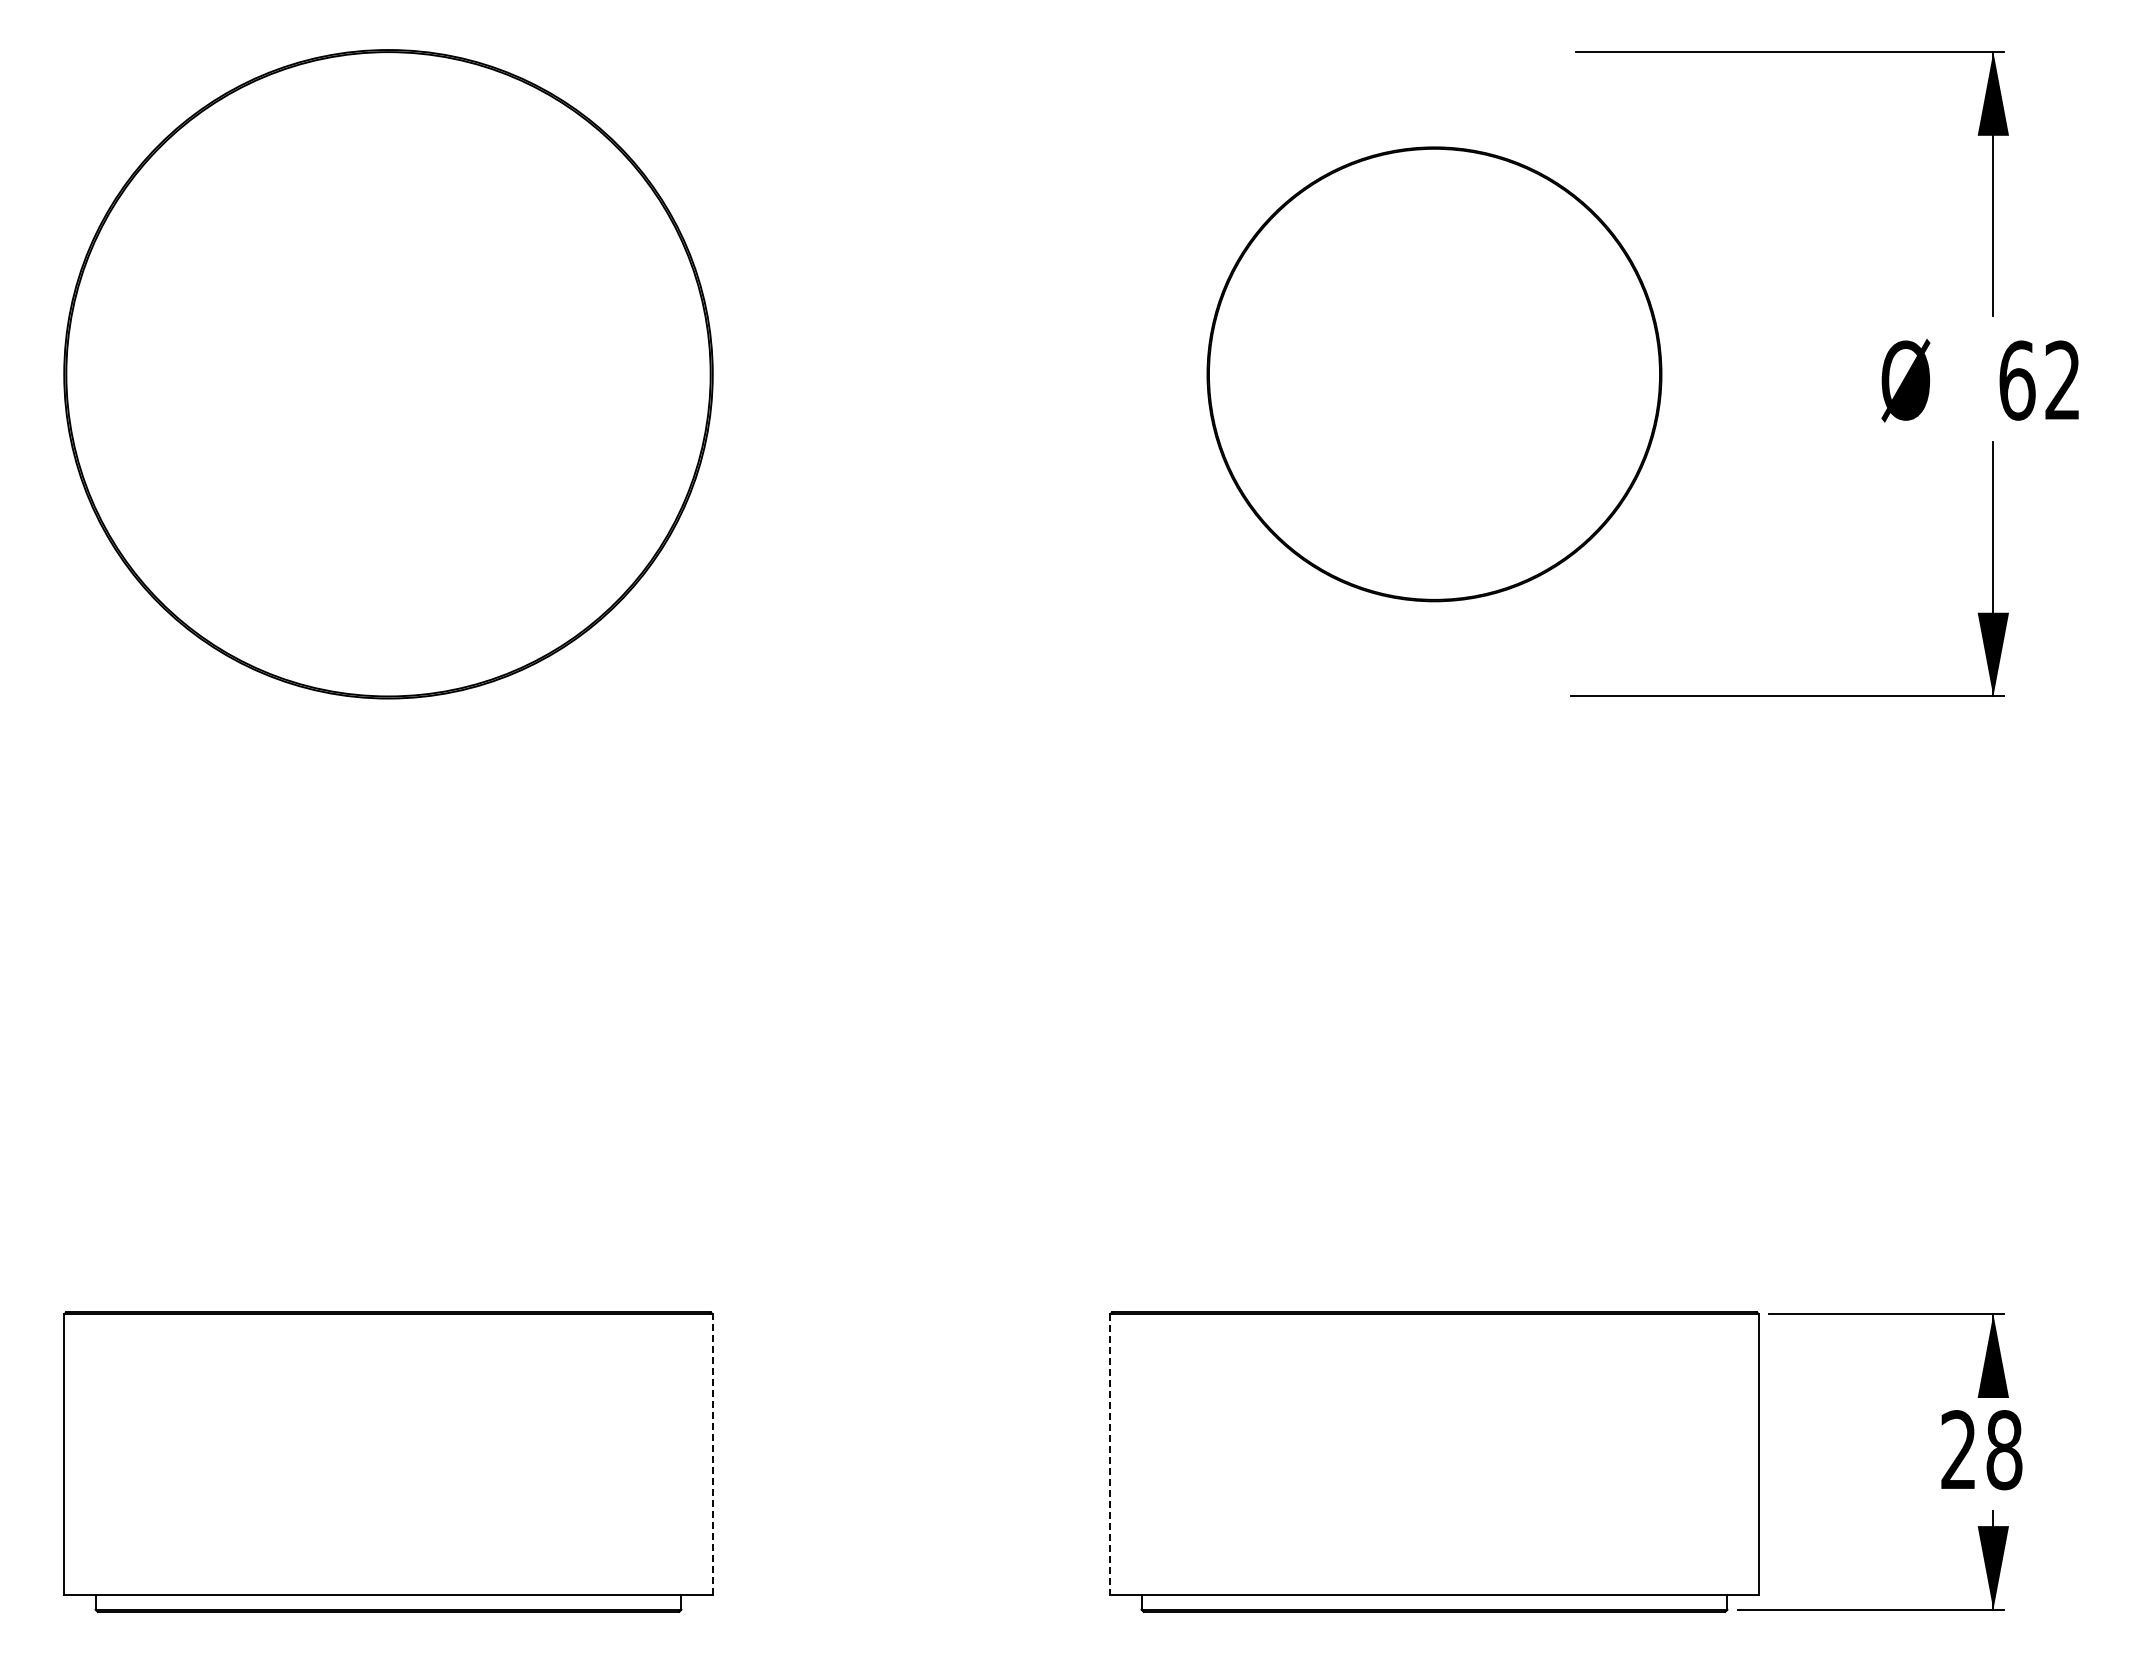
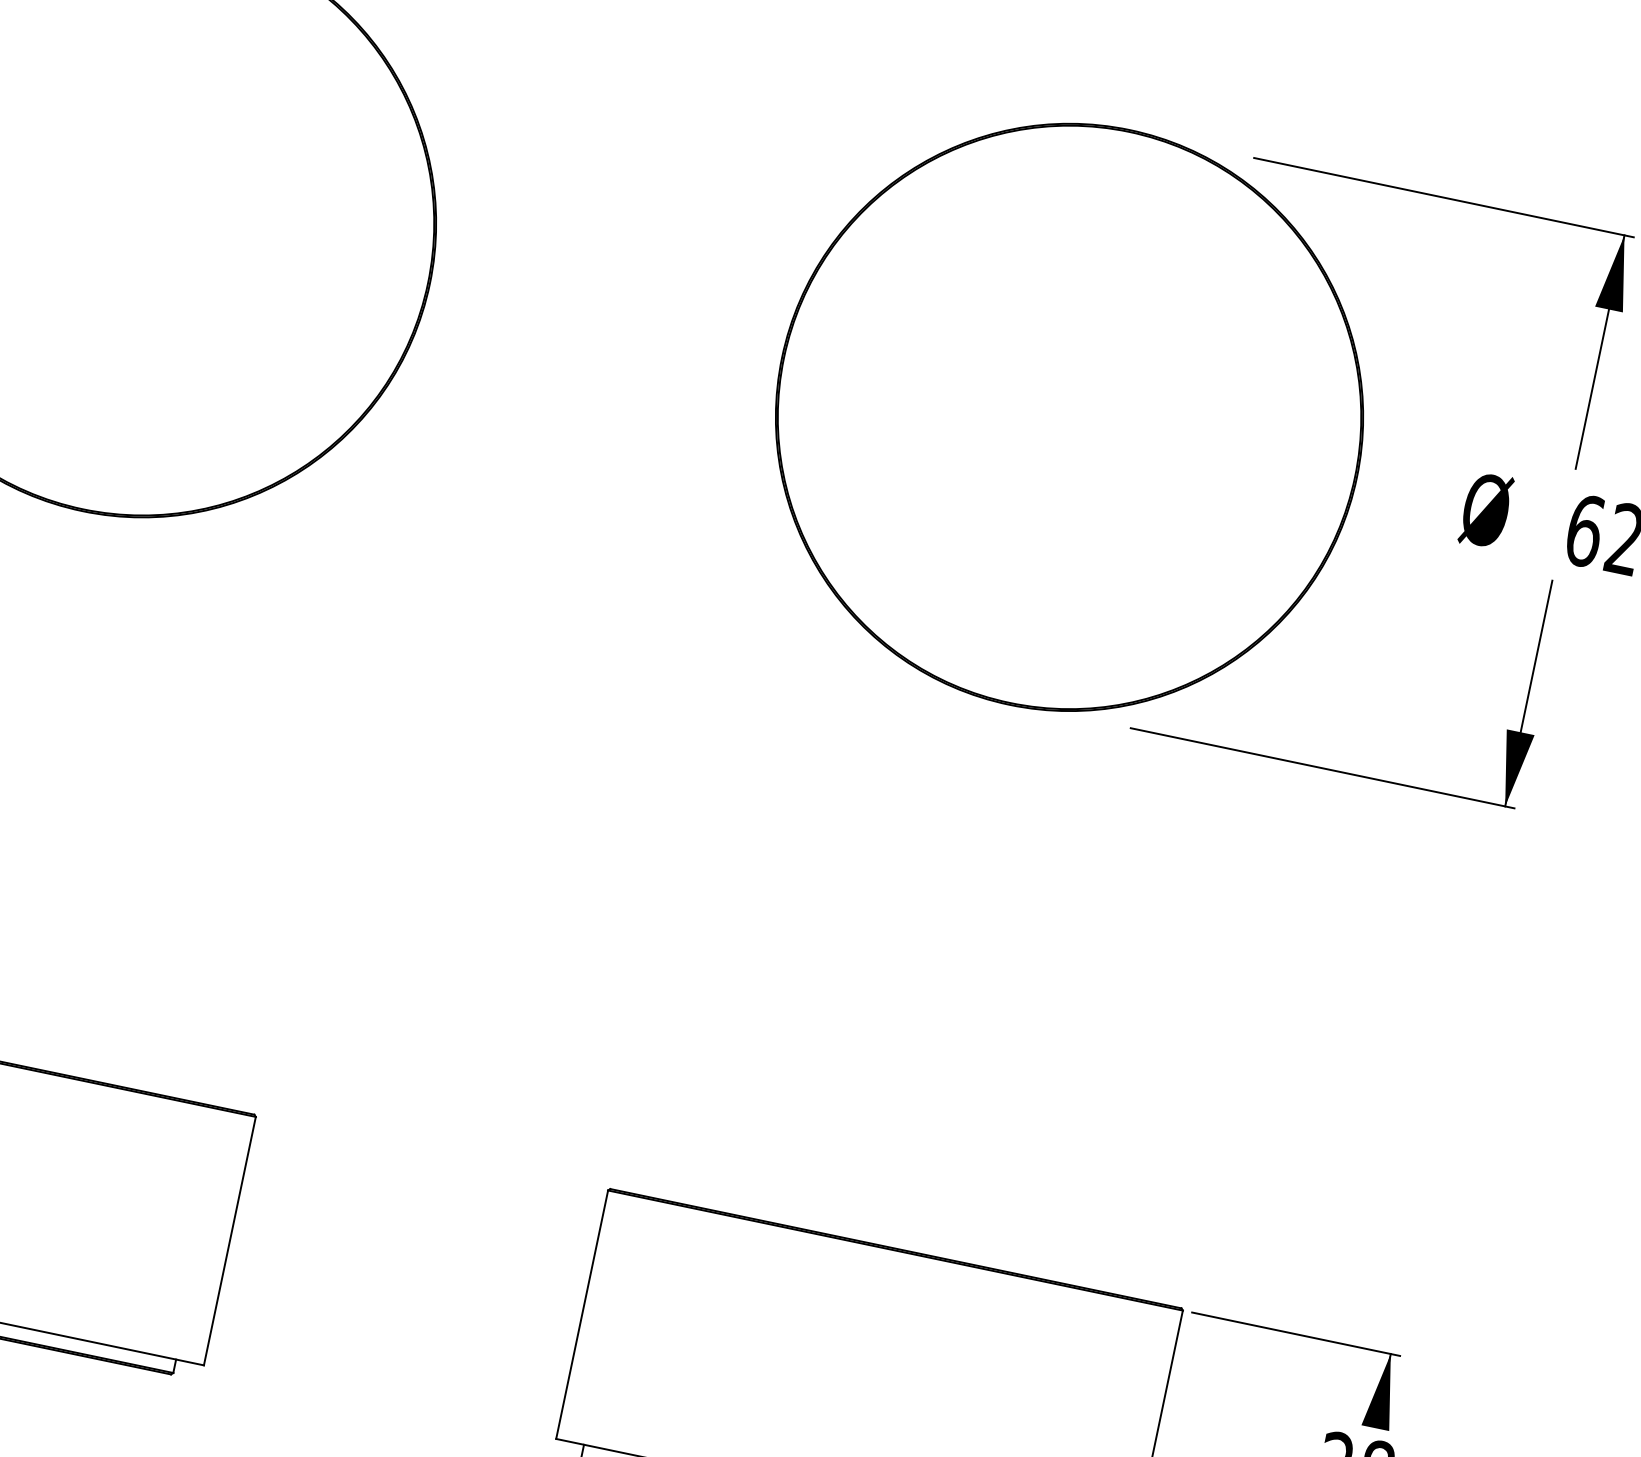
part: (1434, 374) -> (1069, 417), size x1.43
line: (712, 1453) -> (229, 1240), dashed -> solid
line: (1110, 1454) -> (582, 1314), dashed -> solid

